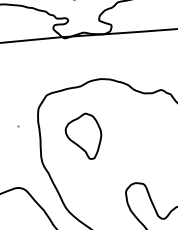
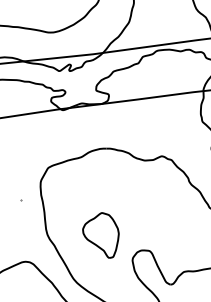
part: (82, 136) -> (100, 235), moved

